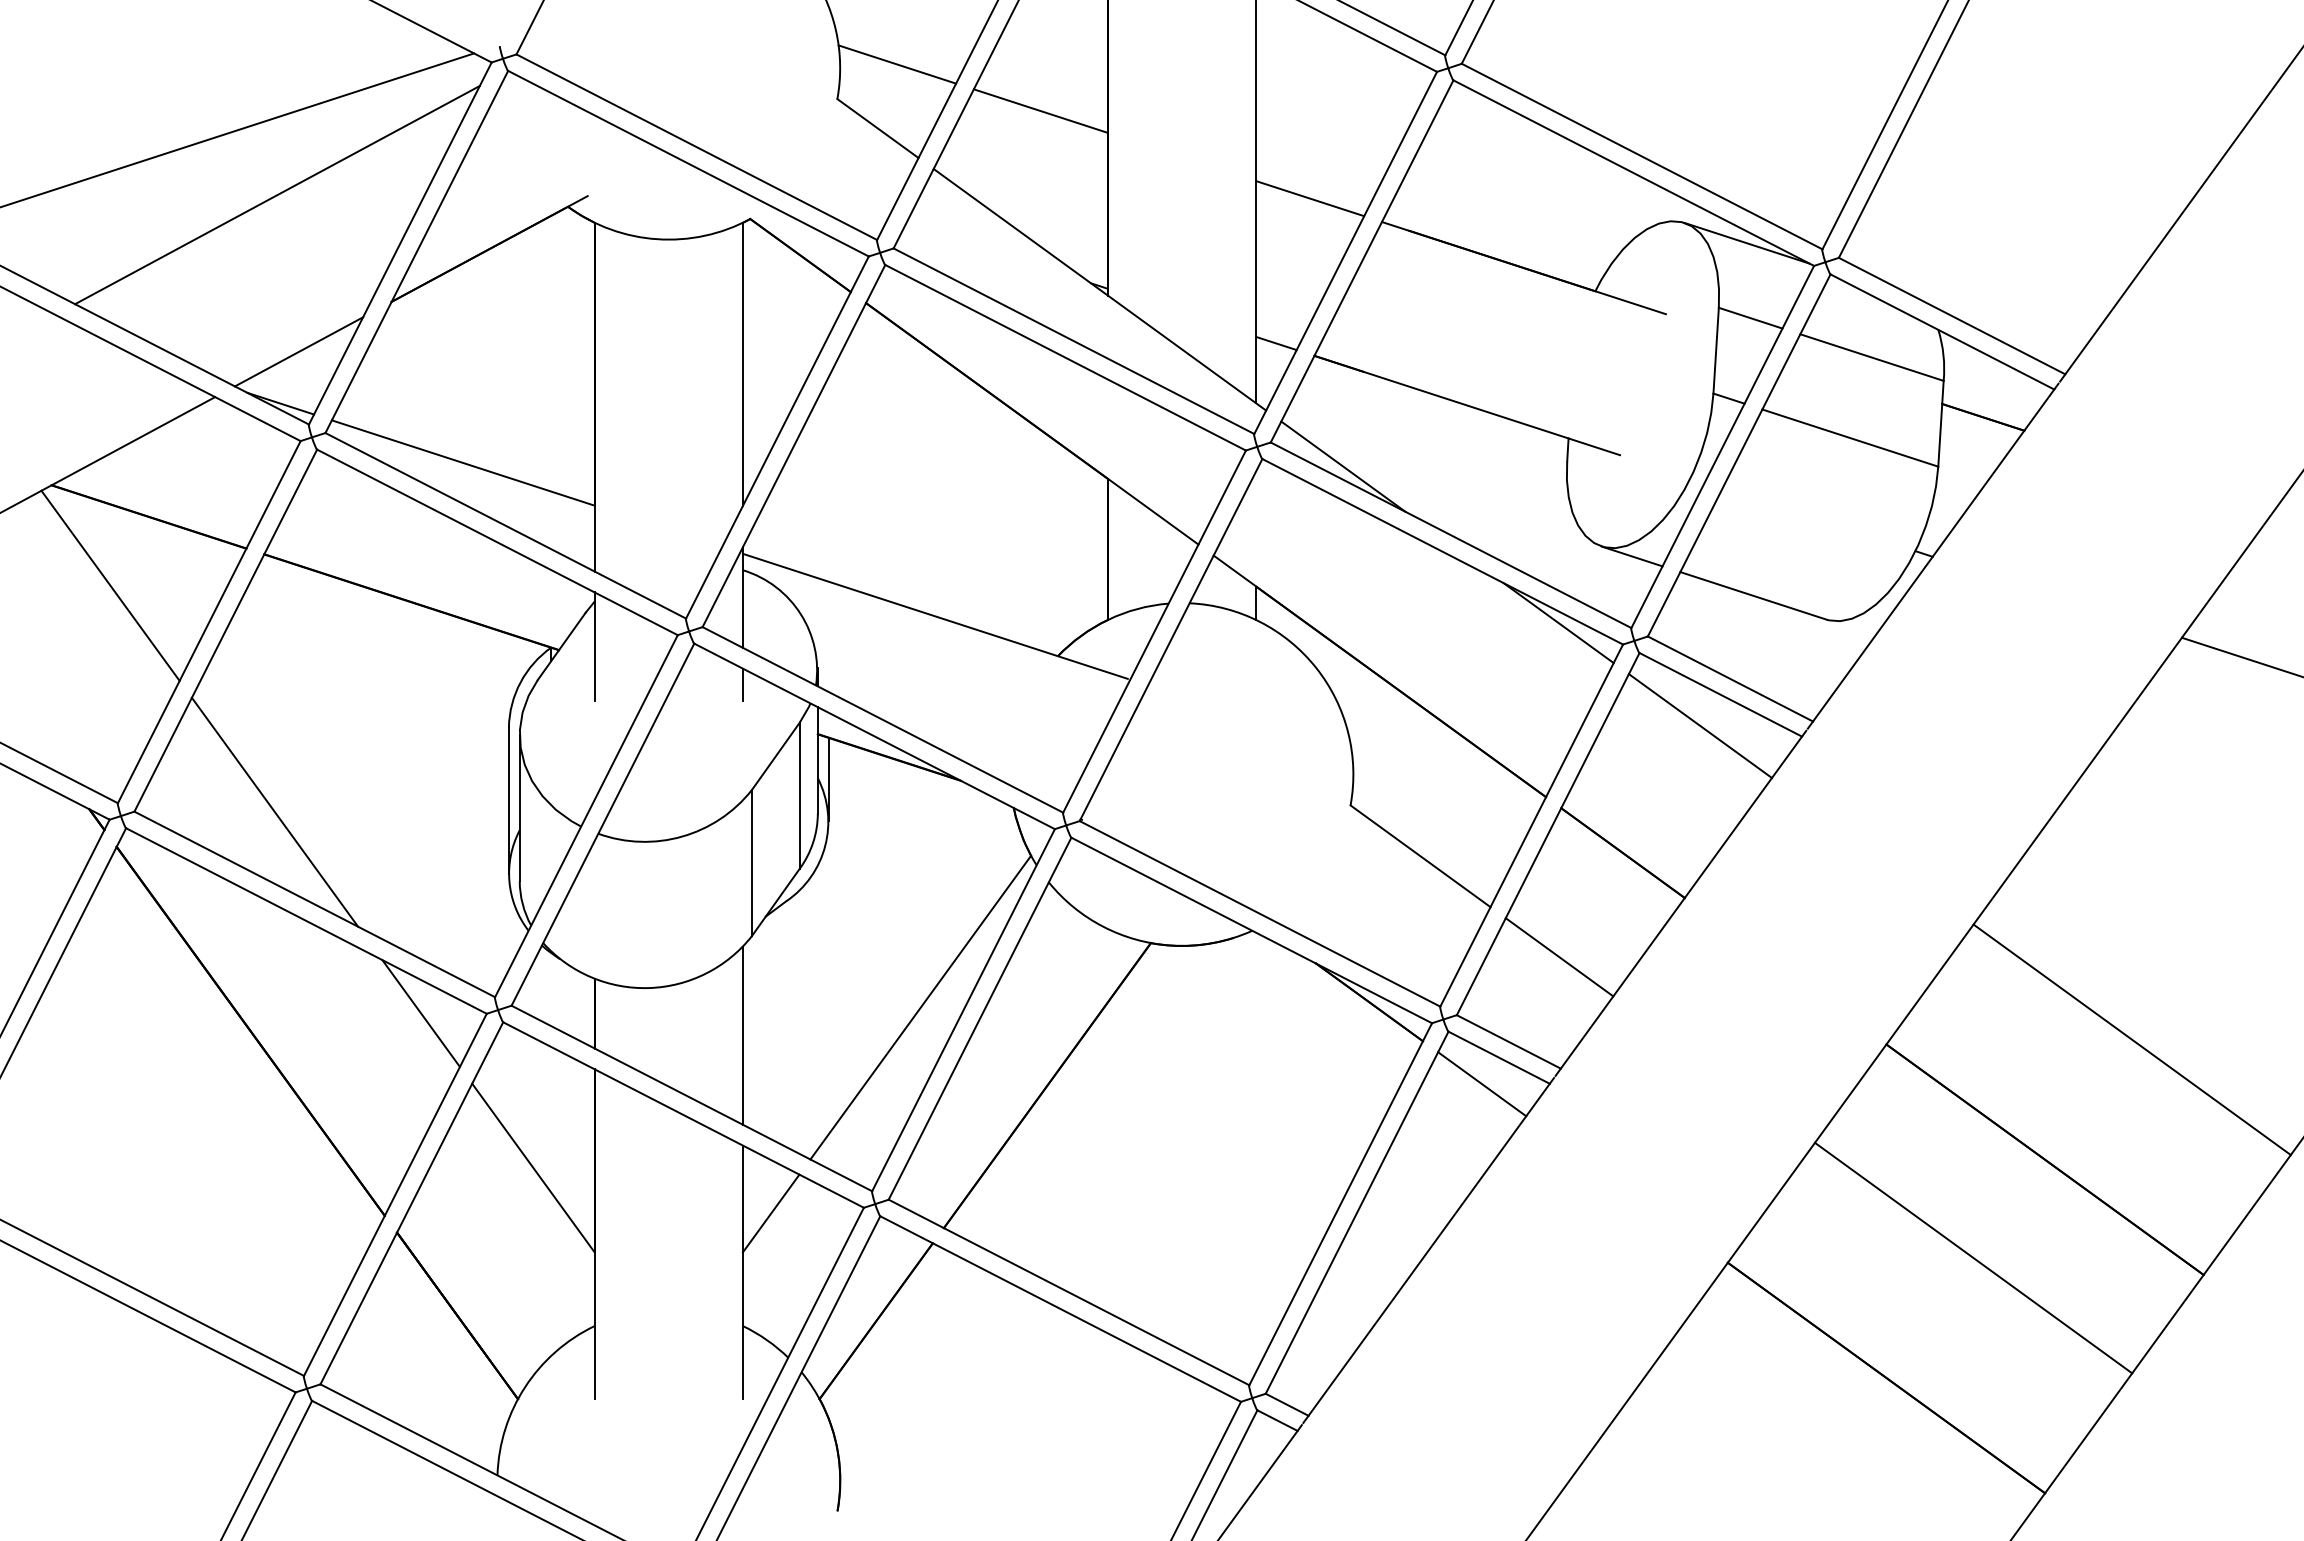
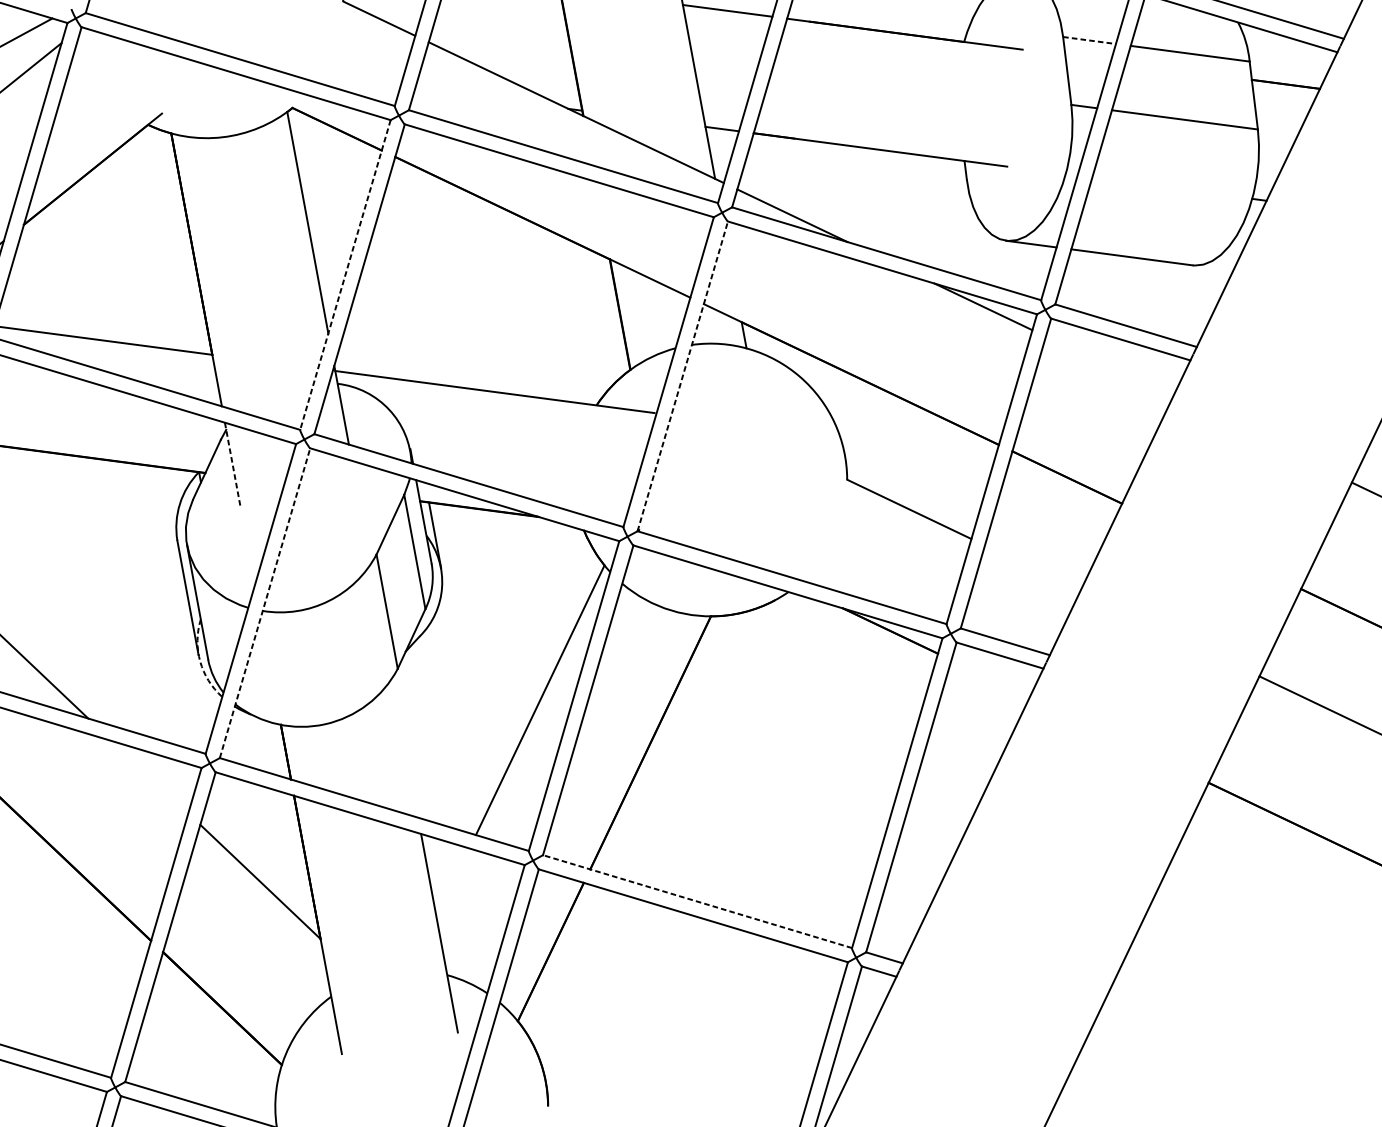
line: (1751, 318) -> (1090, 40), solid -> dashed
line: (777, 437) -> (345, 274), solid -> dashed
line: (1171, 640) -> (683, 376), solid -> dashed
line: (594, 647) -> (232, 465), solid -> dashed
line: (742, 684) -> (353, 473), removed
line: (1700, 726) -> (1109, 367), removed
line: (602, 824) -> (264, 603), solid -> dashed
arc: (509, 881) -> (200, 661), solid -> dashed
line: (1559, 957) -> (1032, 568), removed
line: (420, 1013) -> (149, 777), removed
line: (742, 1035) -> (404, 747), removed
line: (1482, 1084) -> (990, 678), removed
line: (770, 1213) -> (452, 883), removed
line: (1069, 1292) -> (697, 901), solid -> dashed

